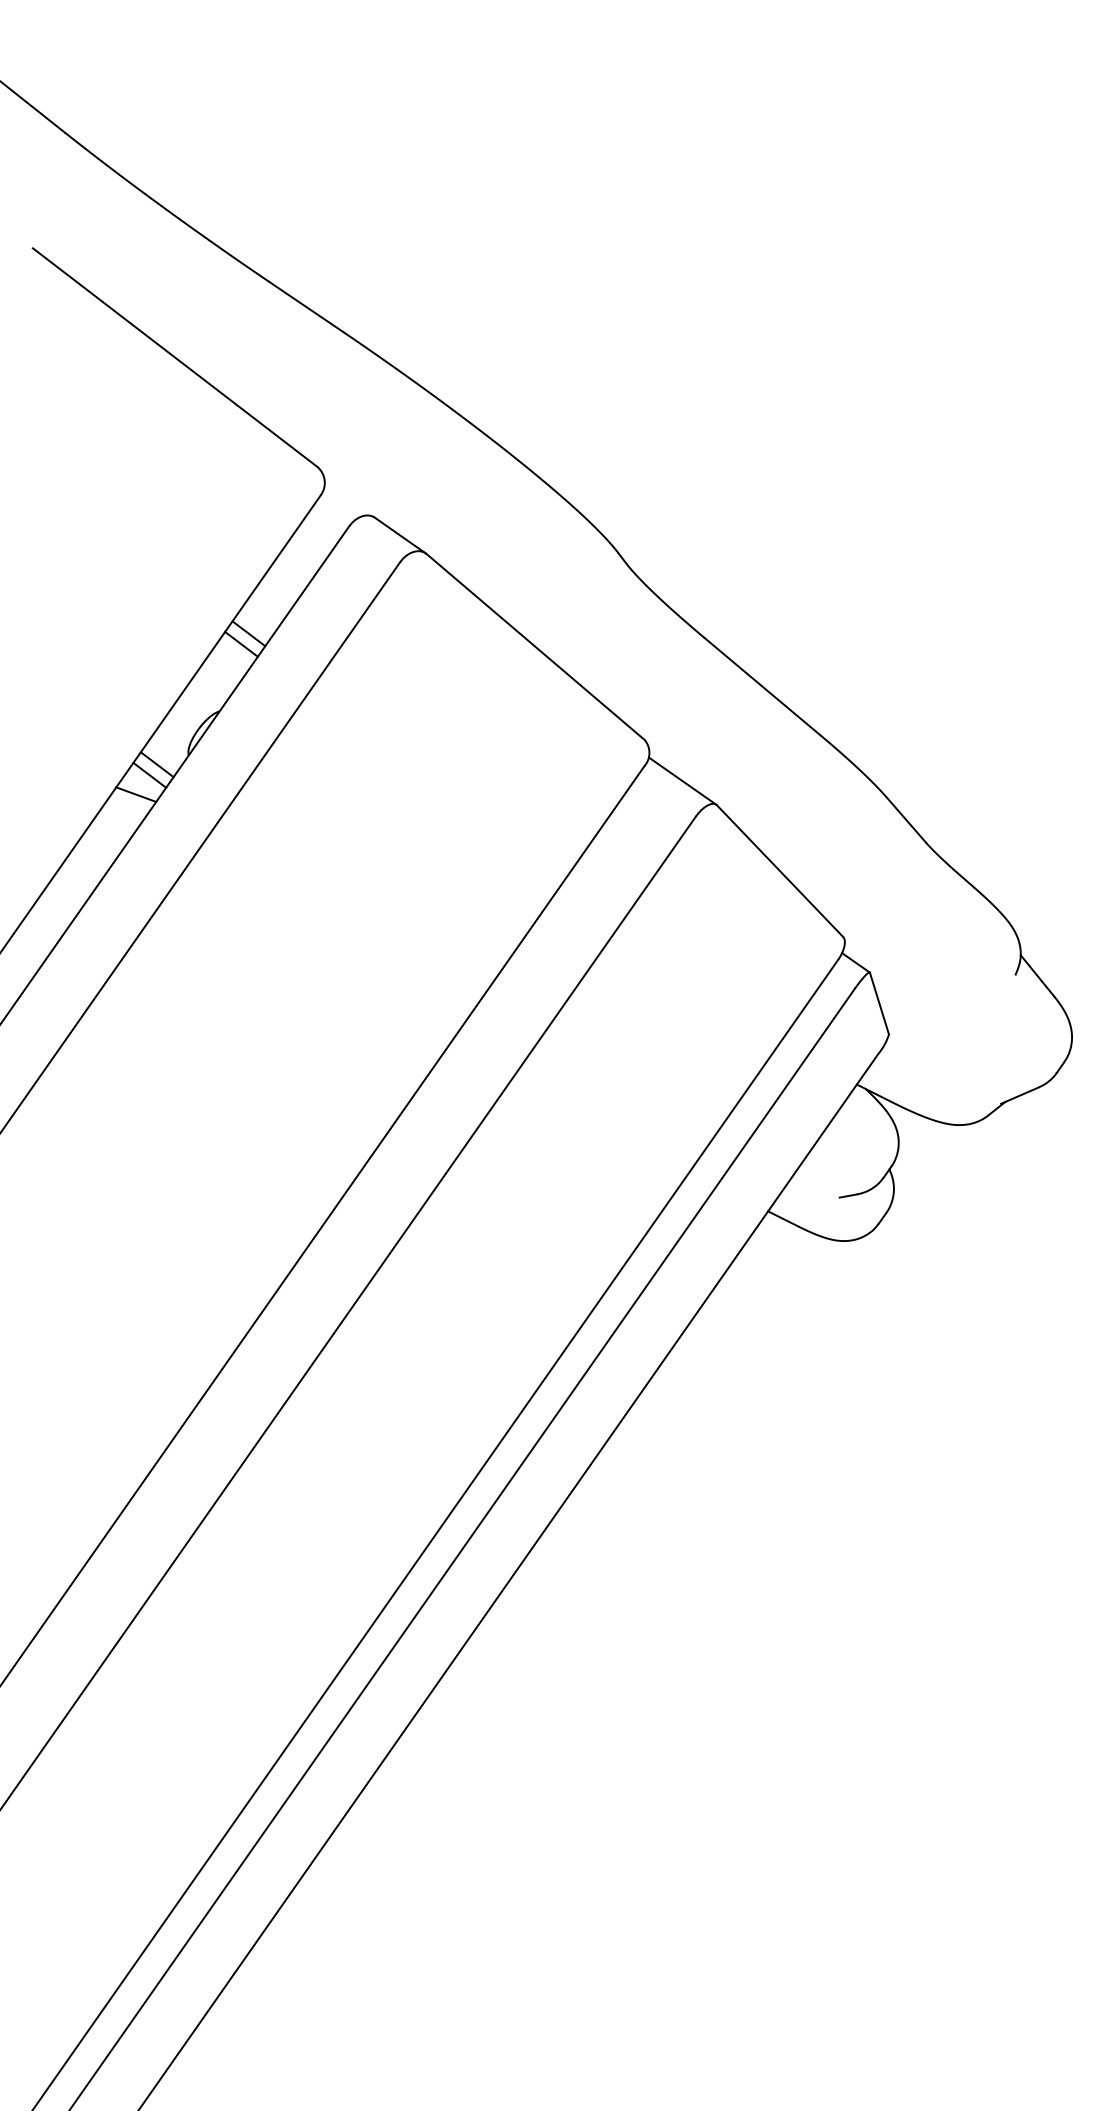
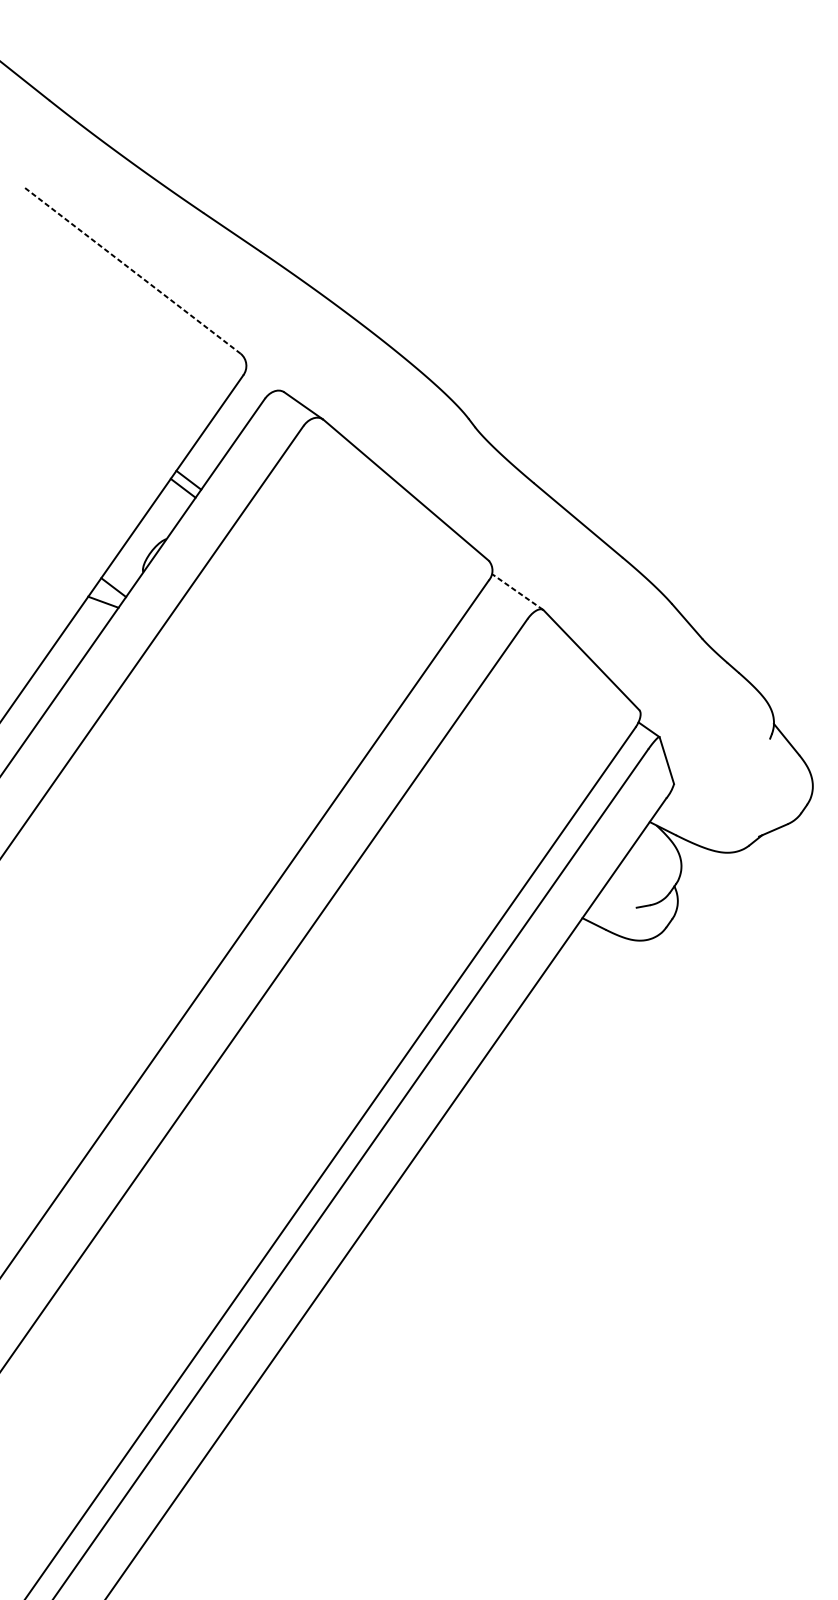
line: (175, 357) -> (133, 270), solid -> dashed
line: (156, 764) -> (118, 579), removed
line: (683, 781) -> (518, 592), solid -> dashed

